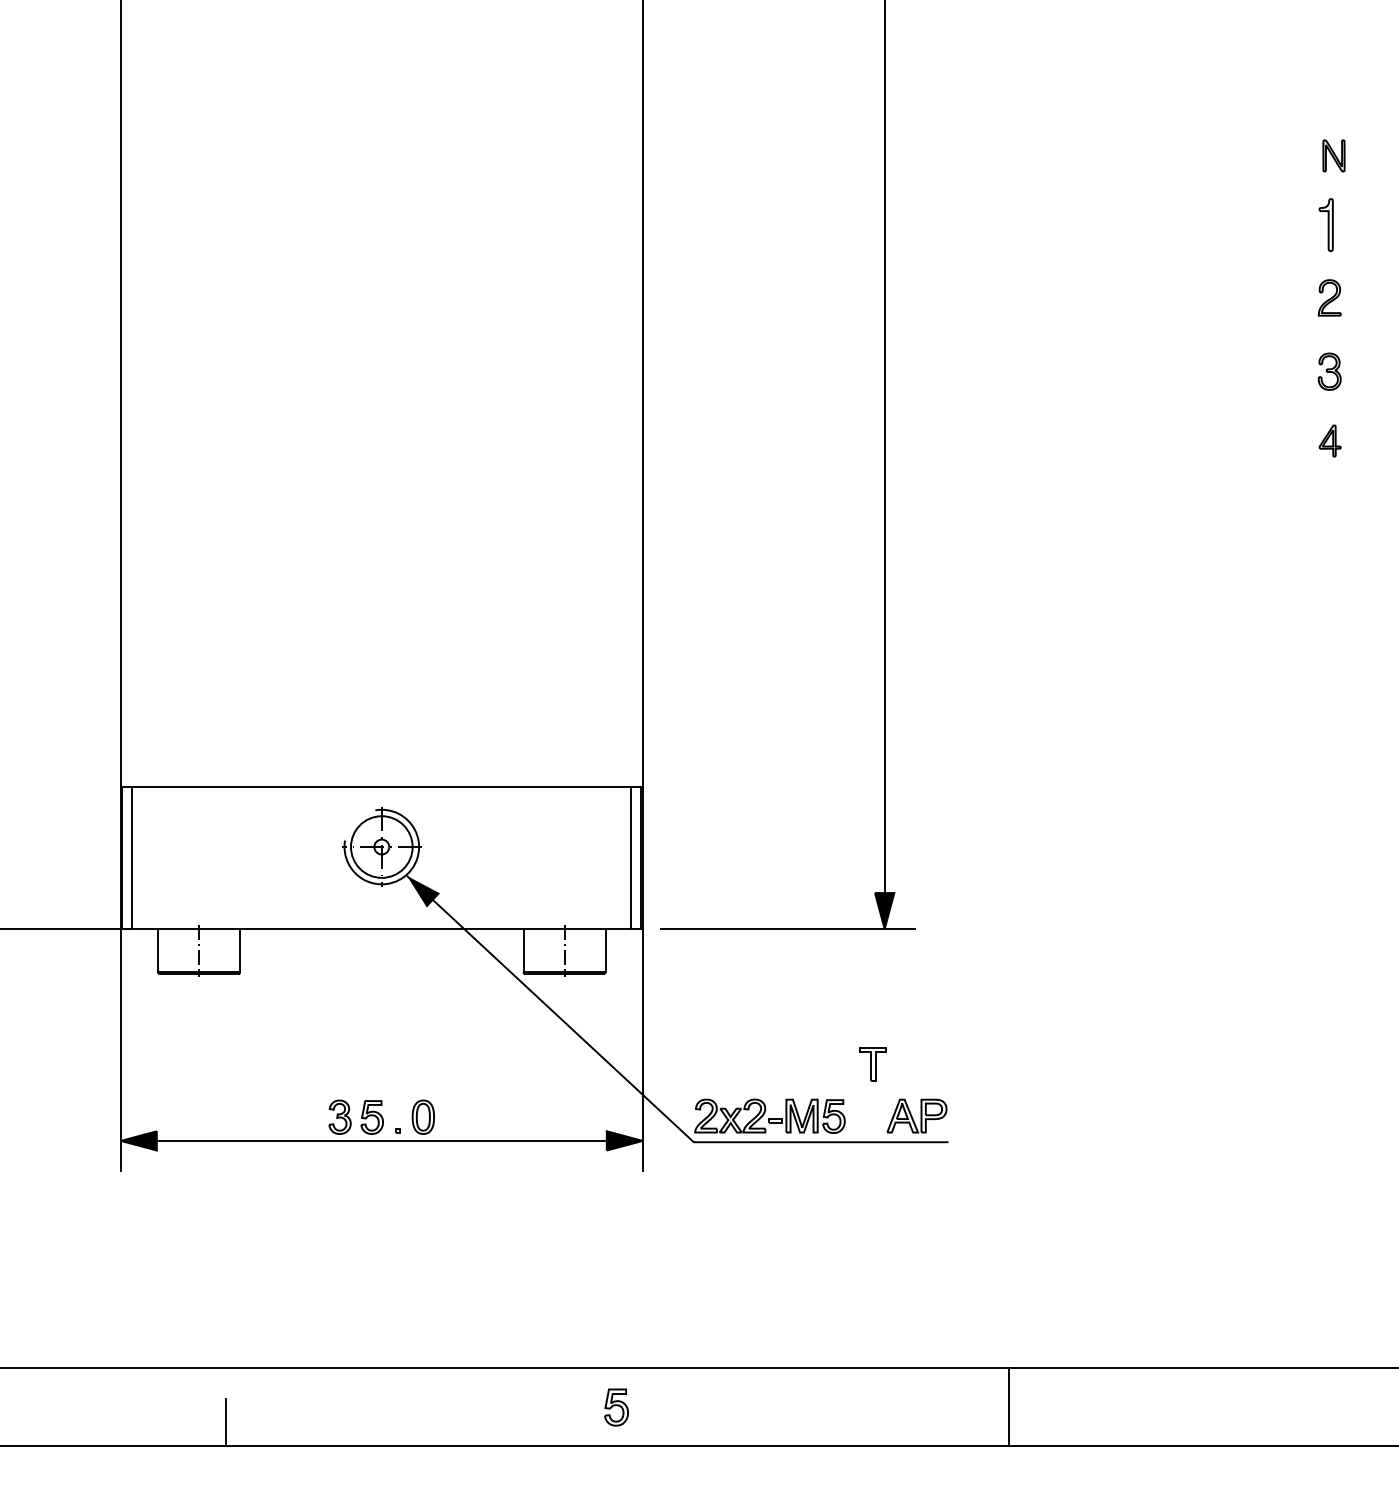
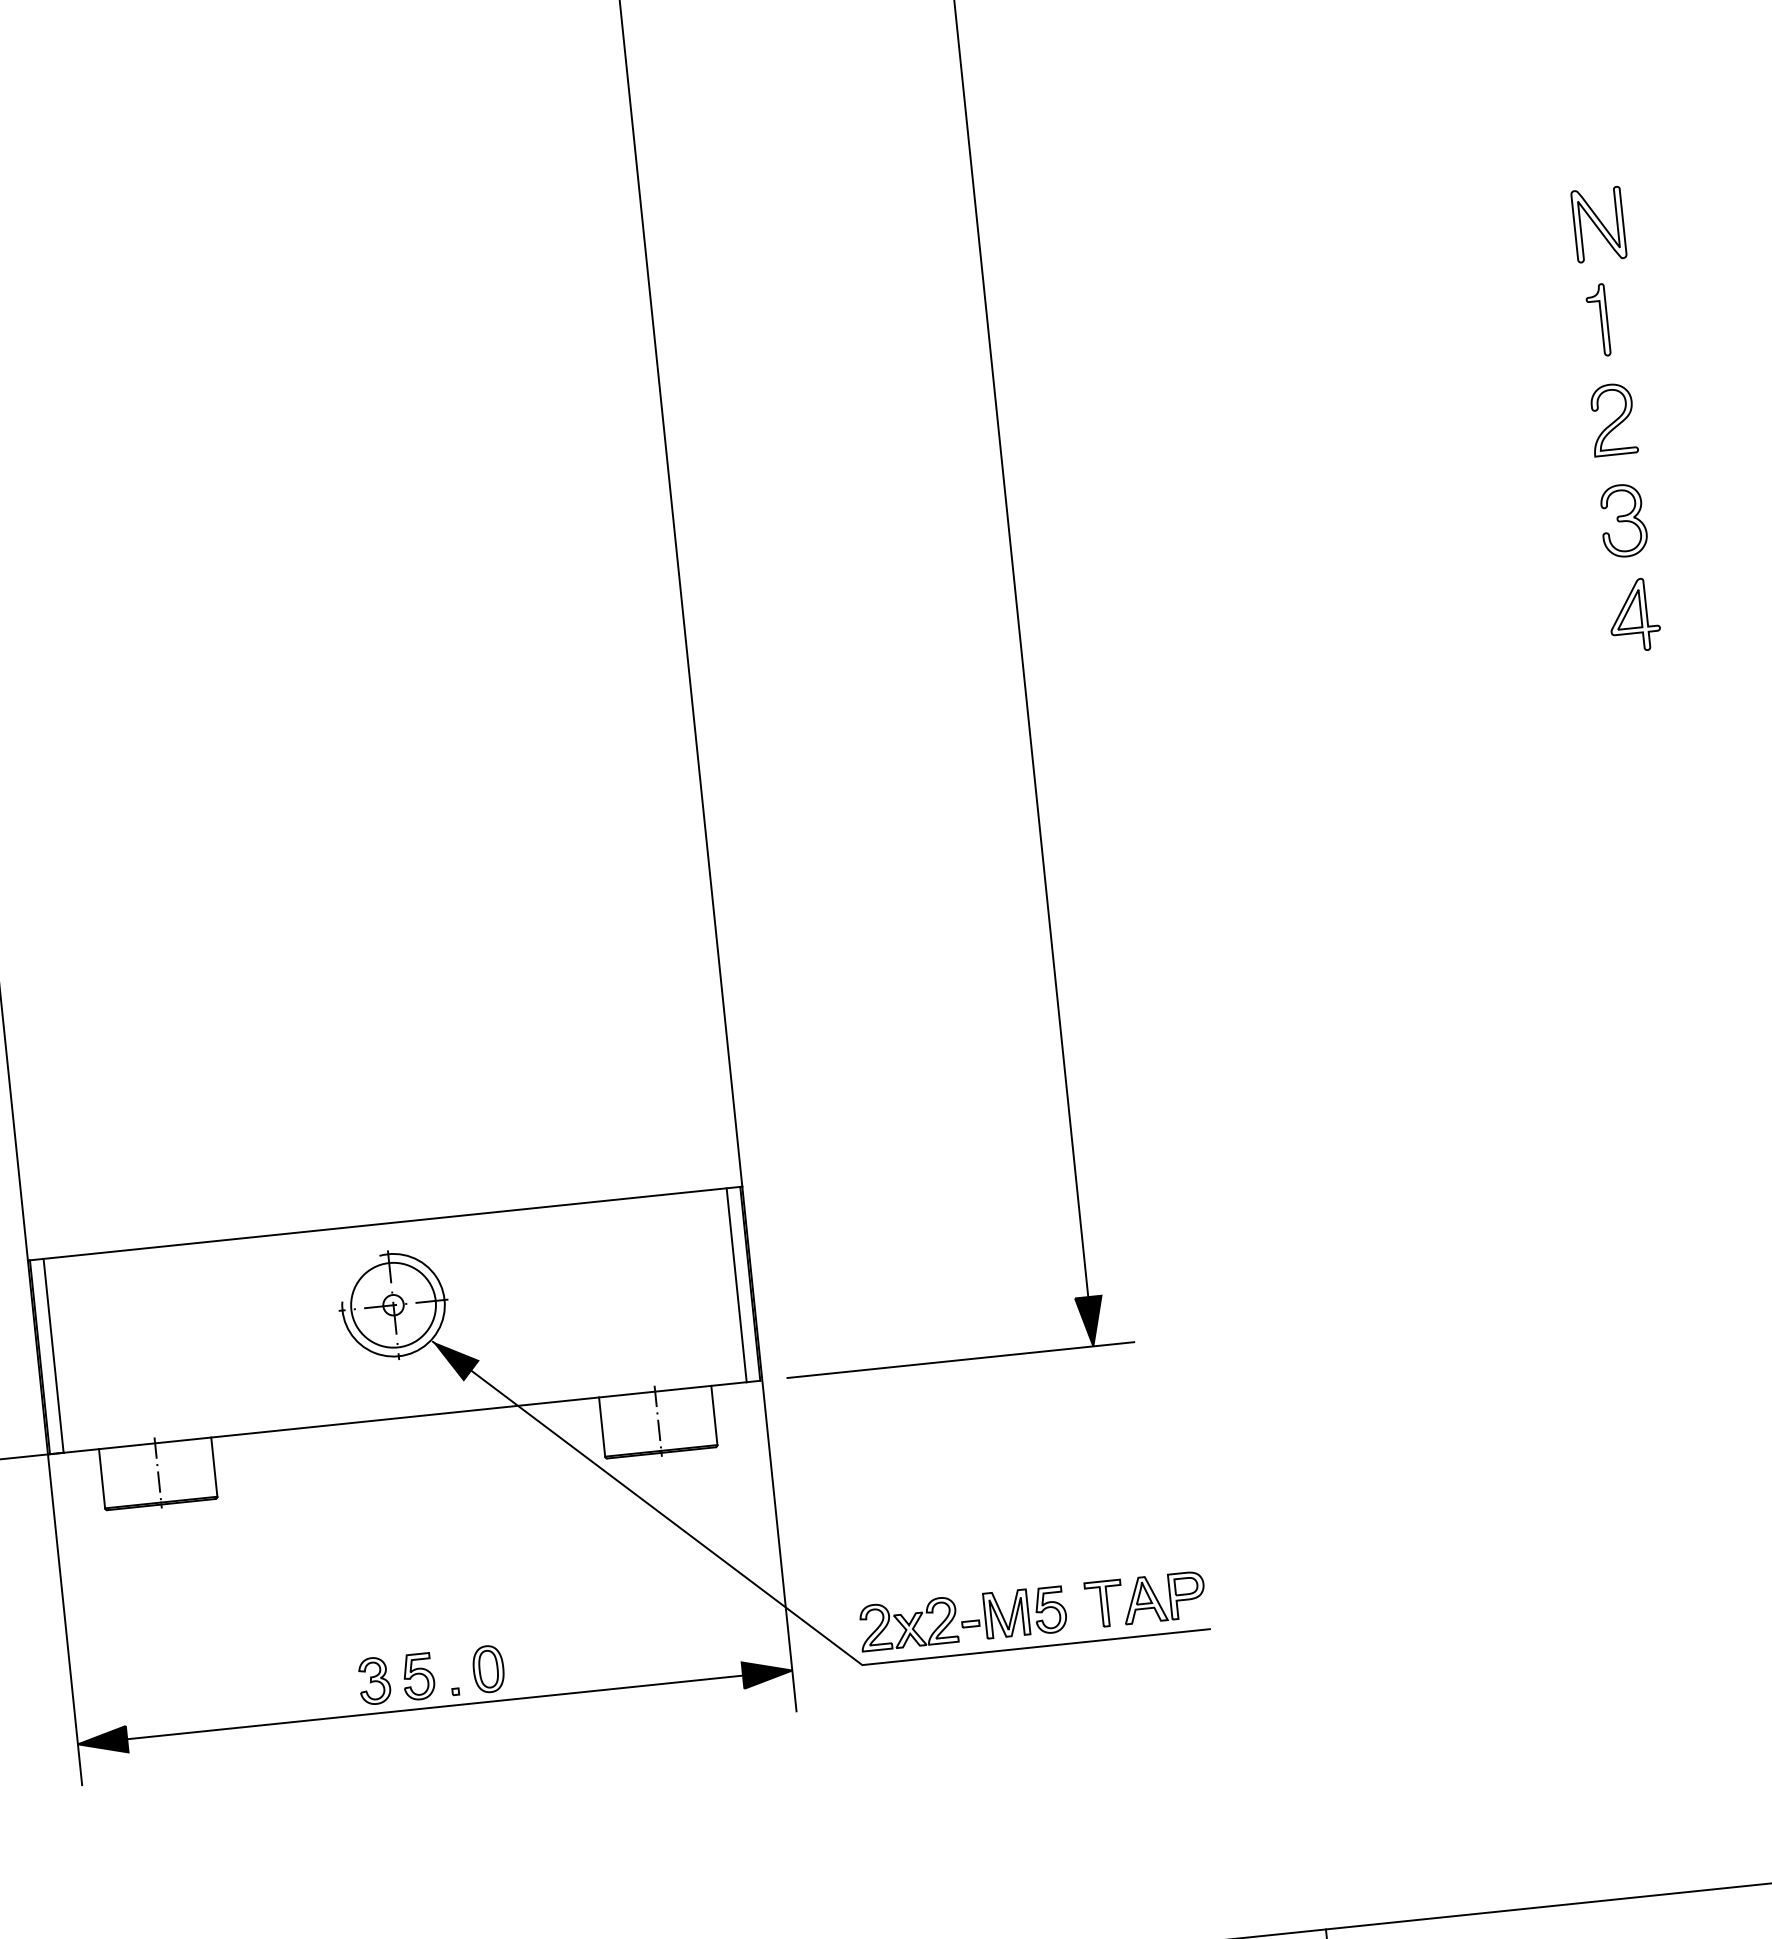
part: (1333, 155) -> (1598, 224), size x1.67
part: (1329, 297) -> (1612, 419), size x1.43
part: (1329, 371) -> (1623, 520), size x1.43
part: (1329, 440) -> (1633, 614), size x1.67
part: (872, 1064) -> (1103, 1604), moved

